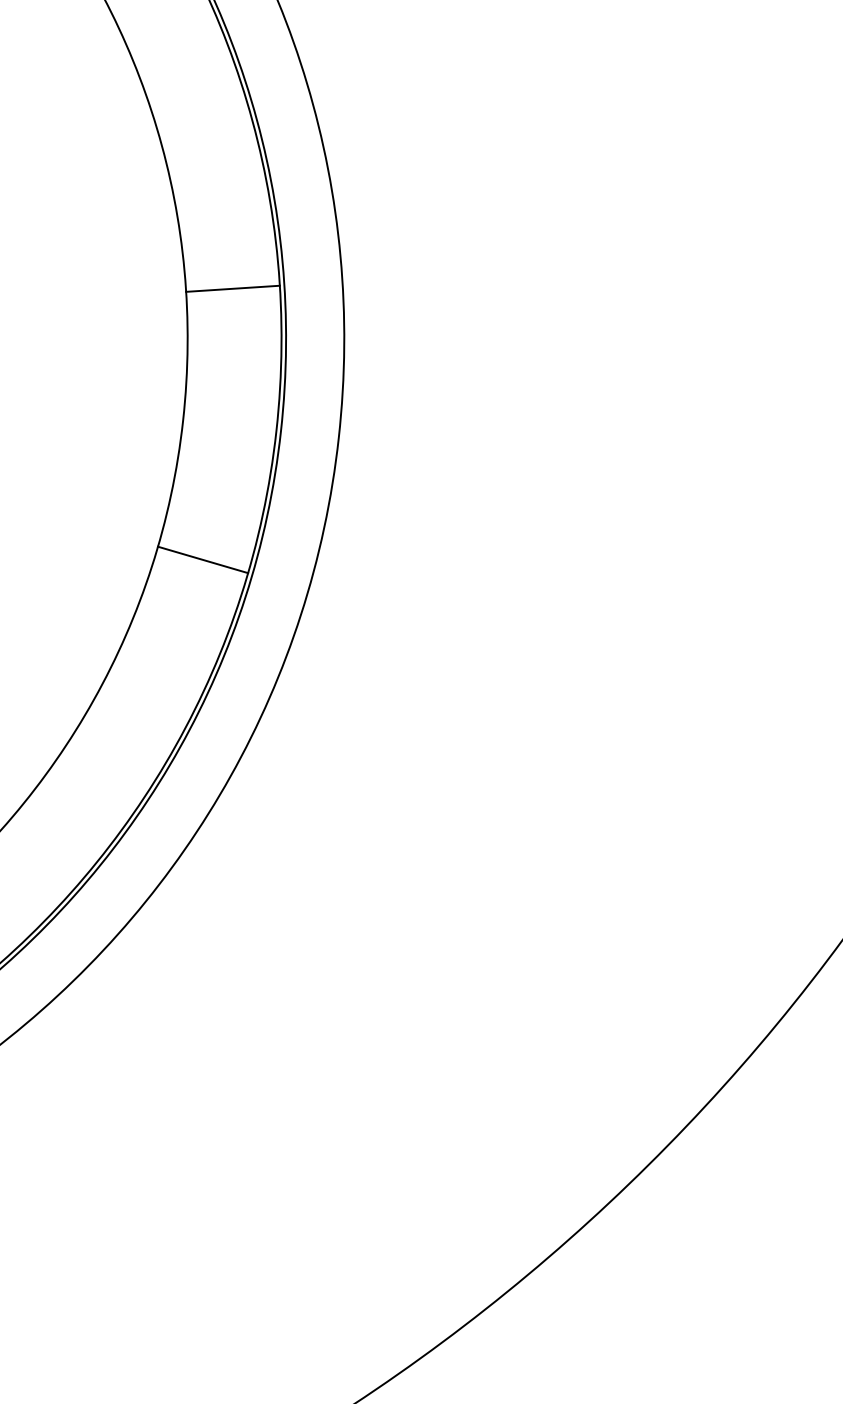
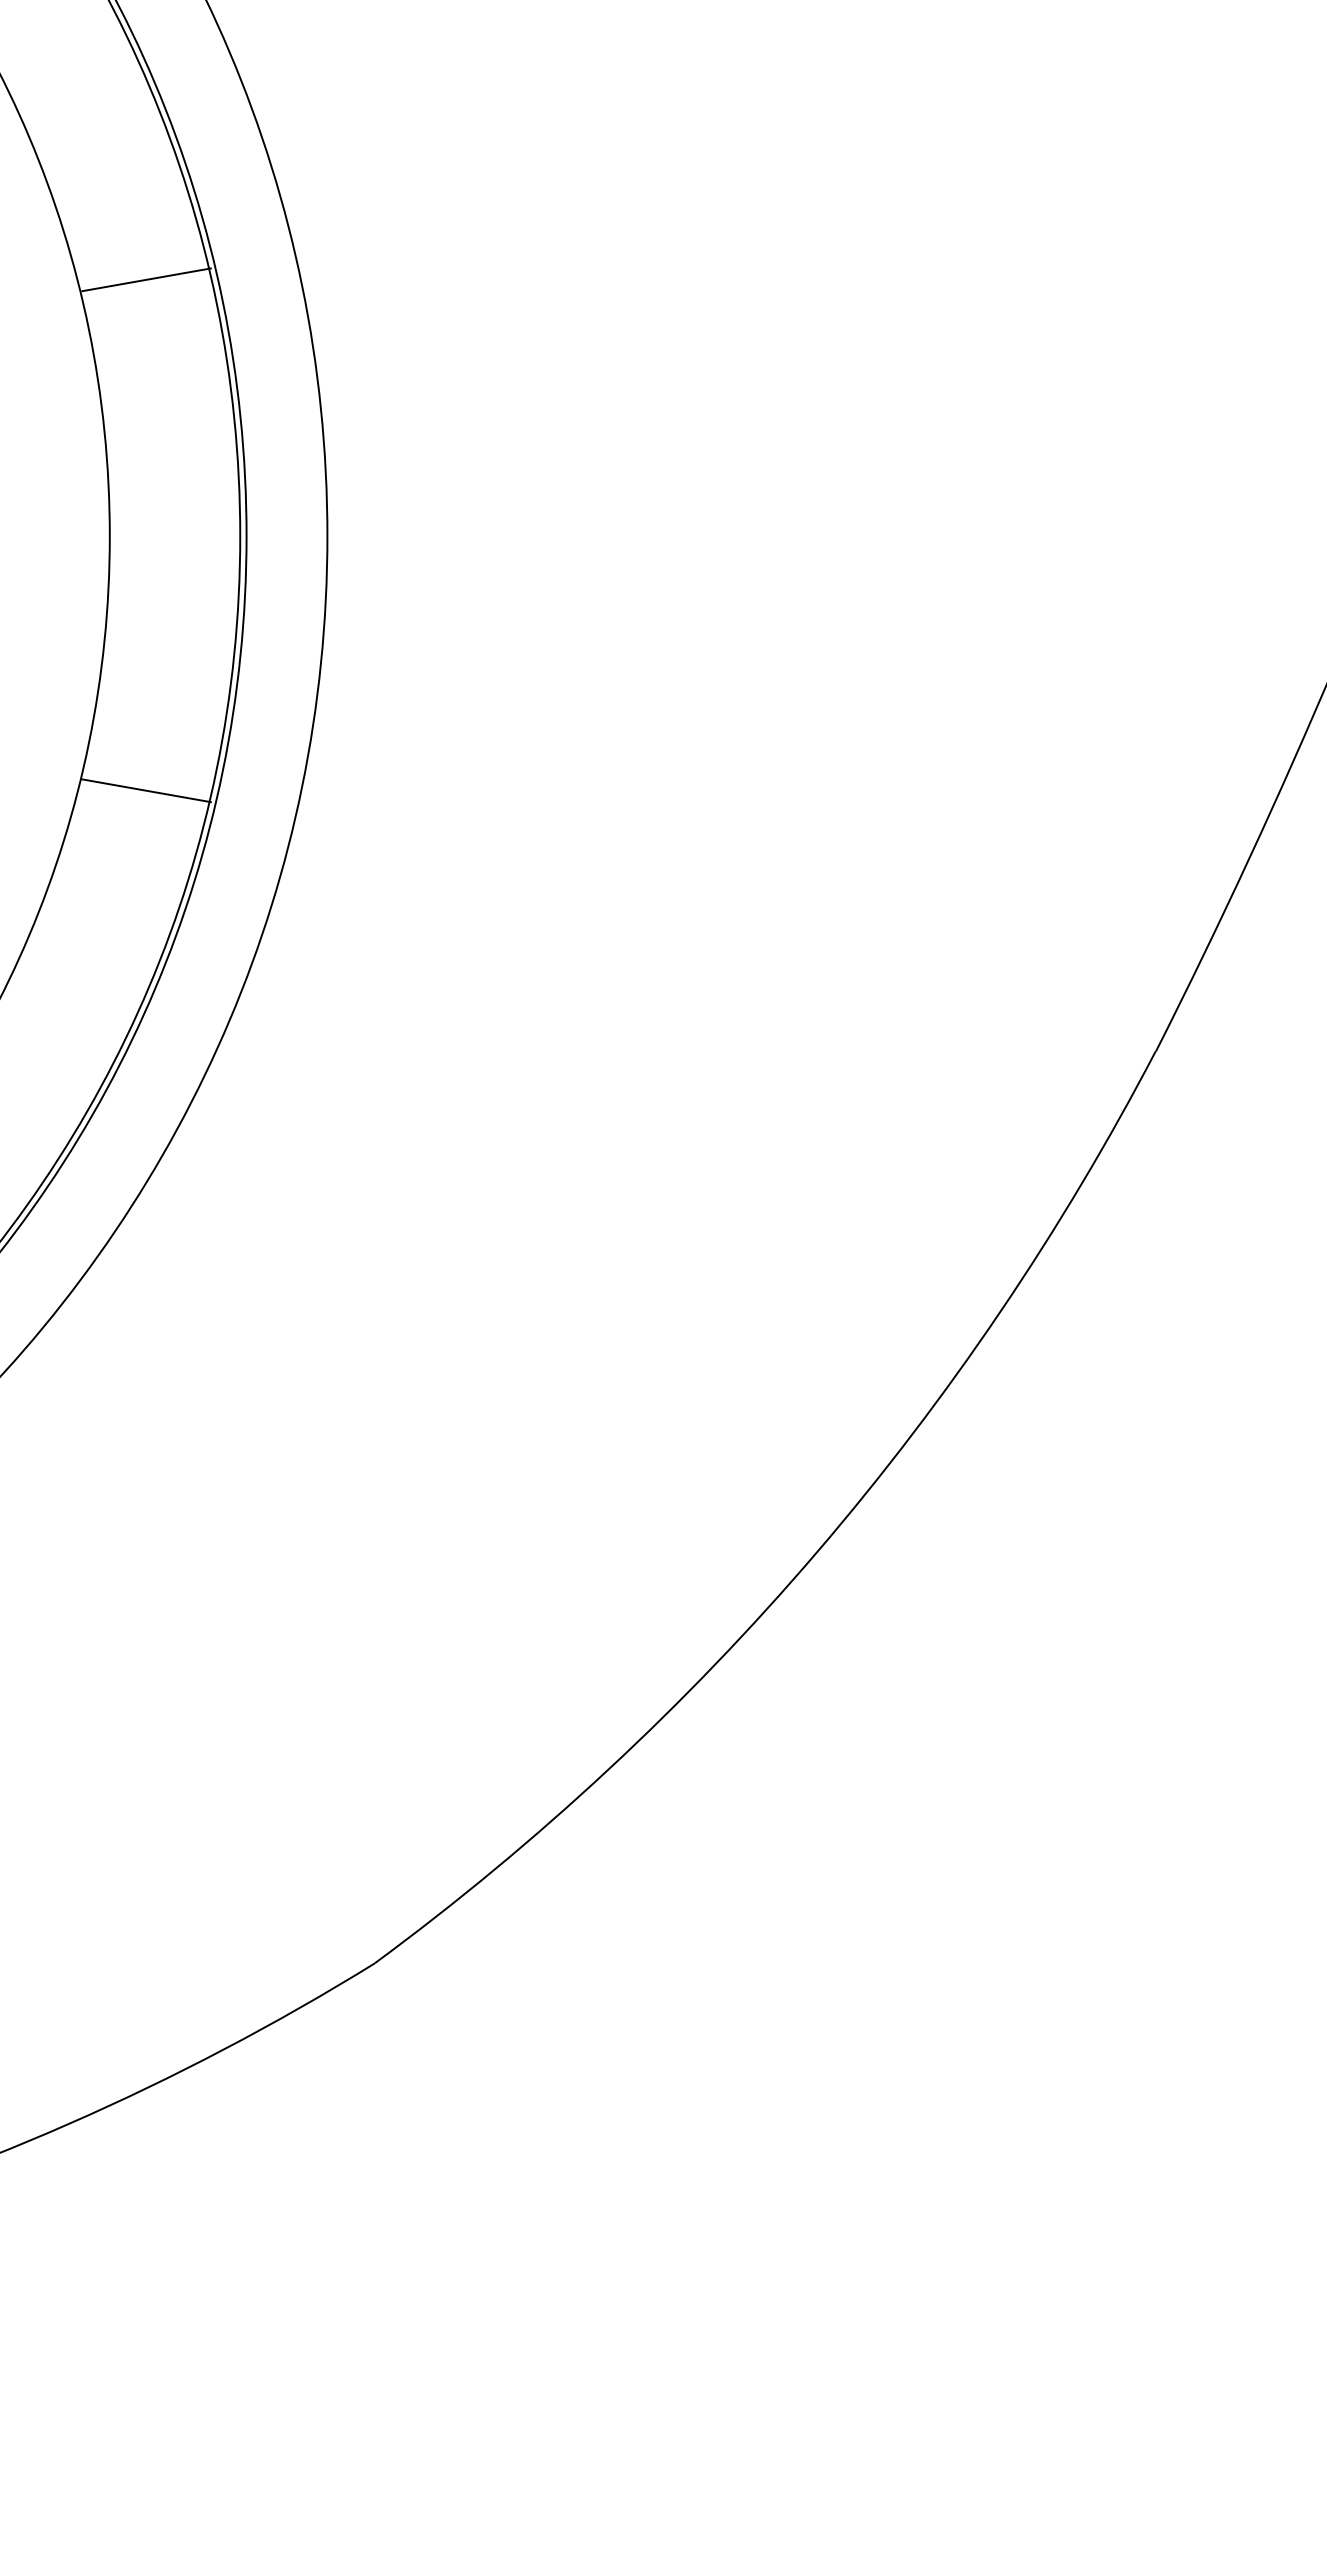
line: (232, 288) -> (146, 279), moved
line: (203, 559) -> (146, 790), moved

